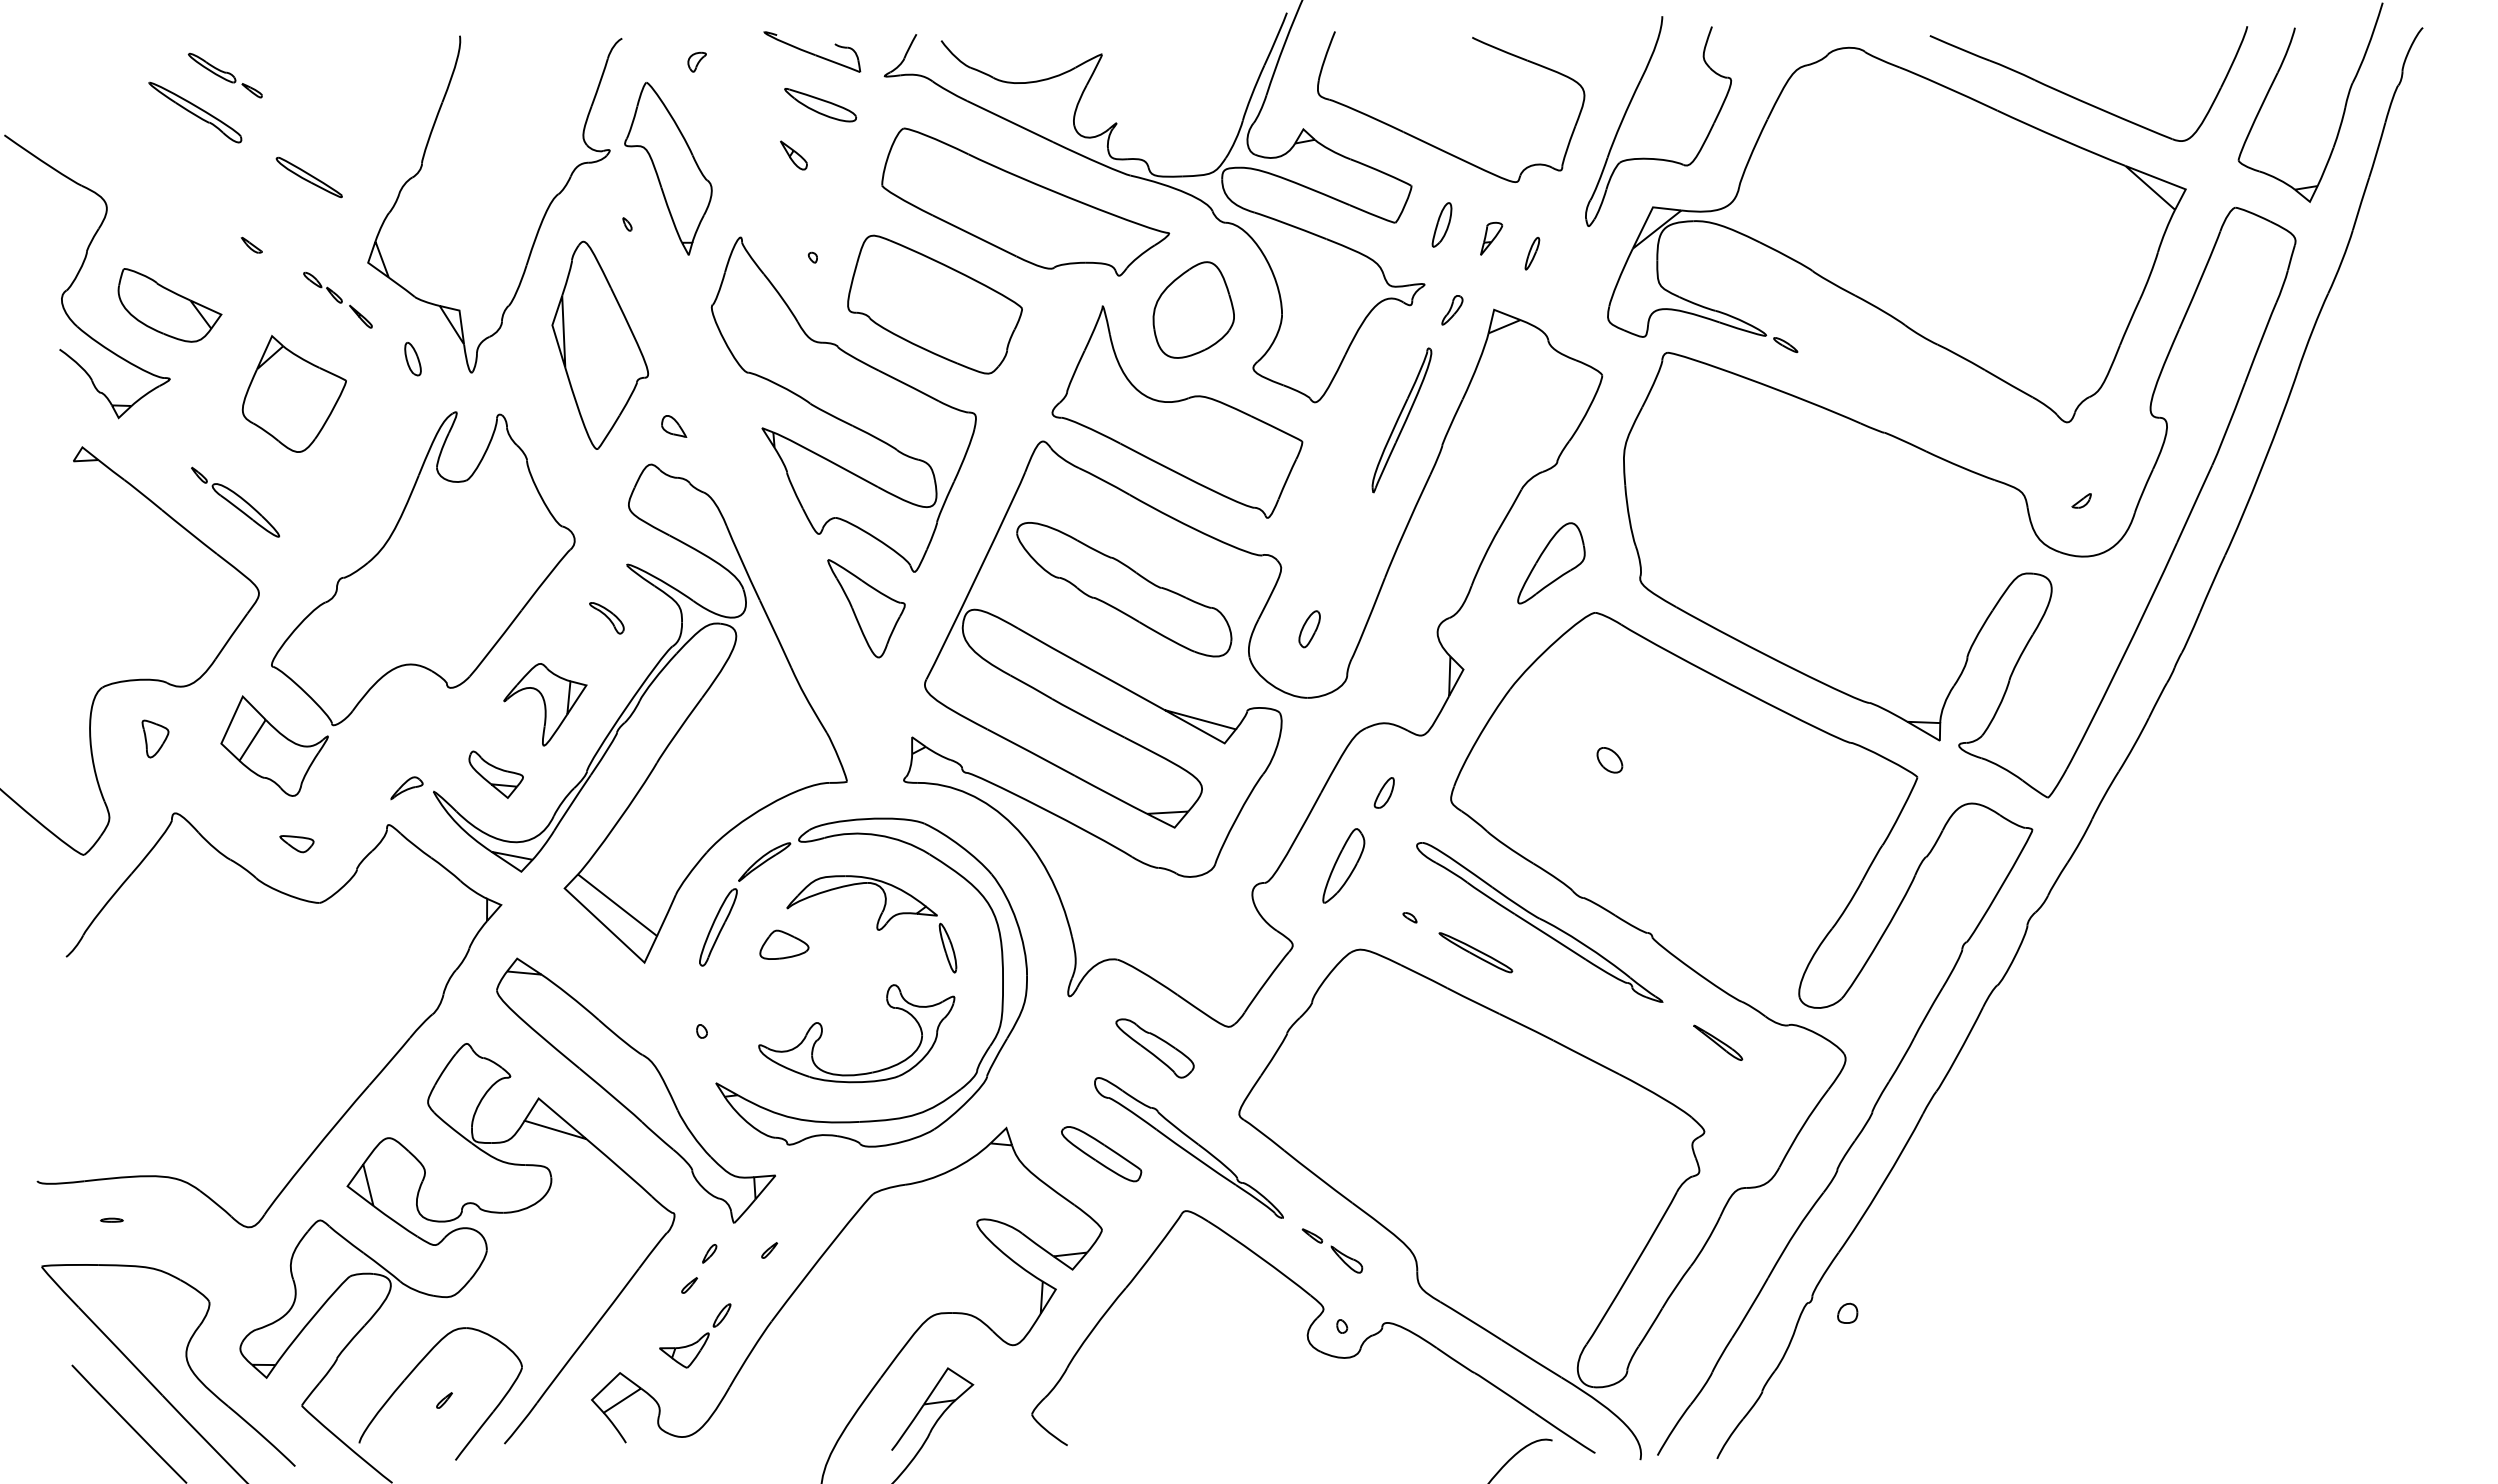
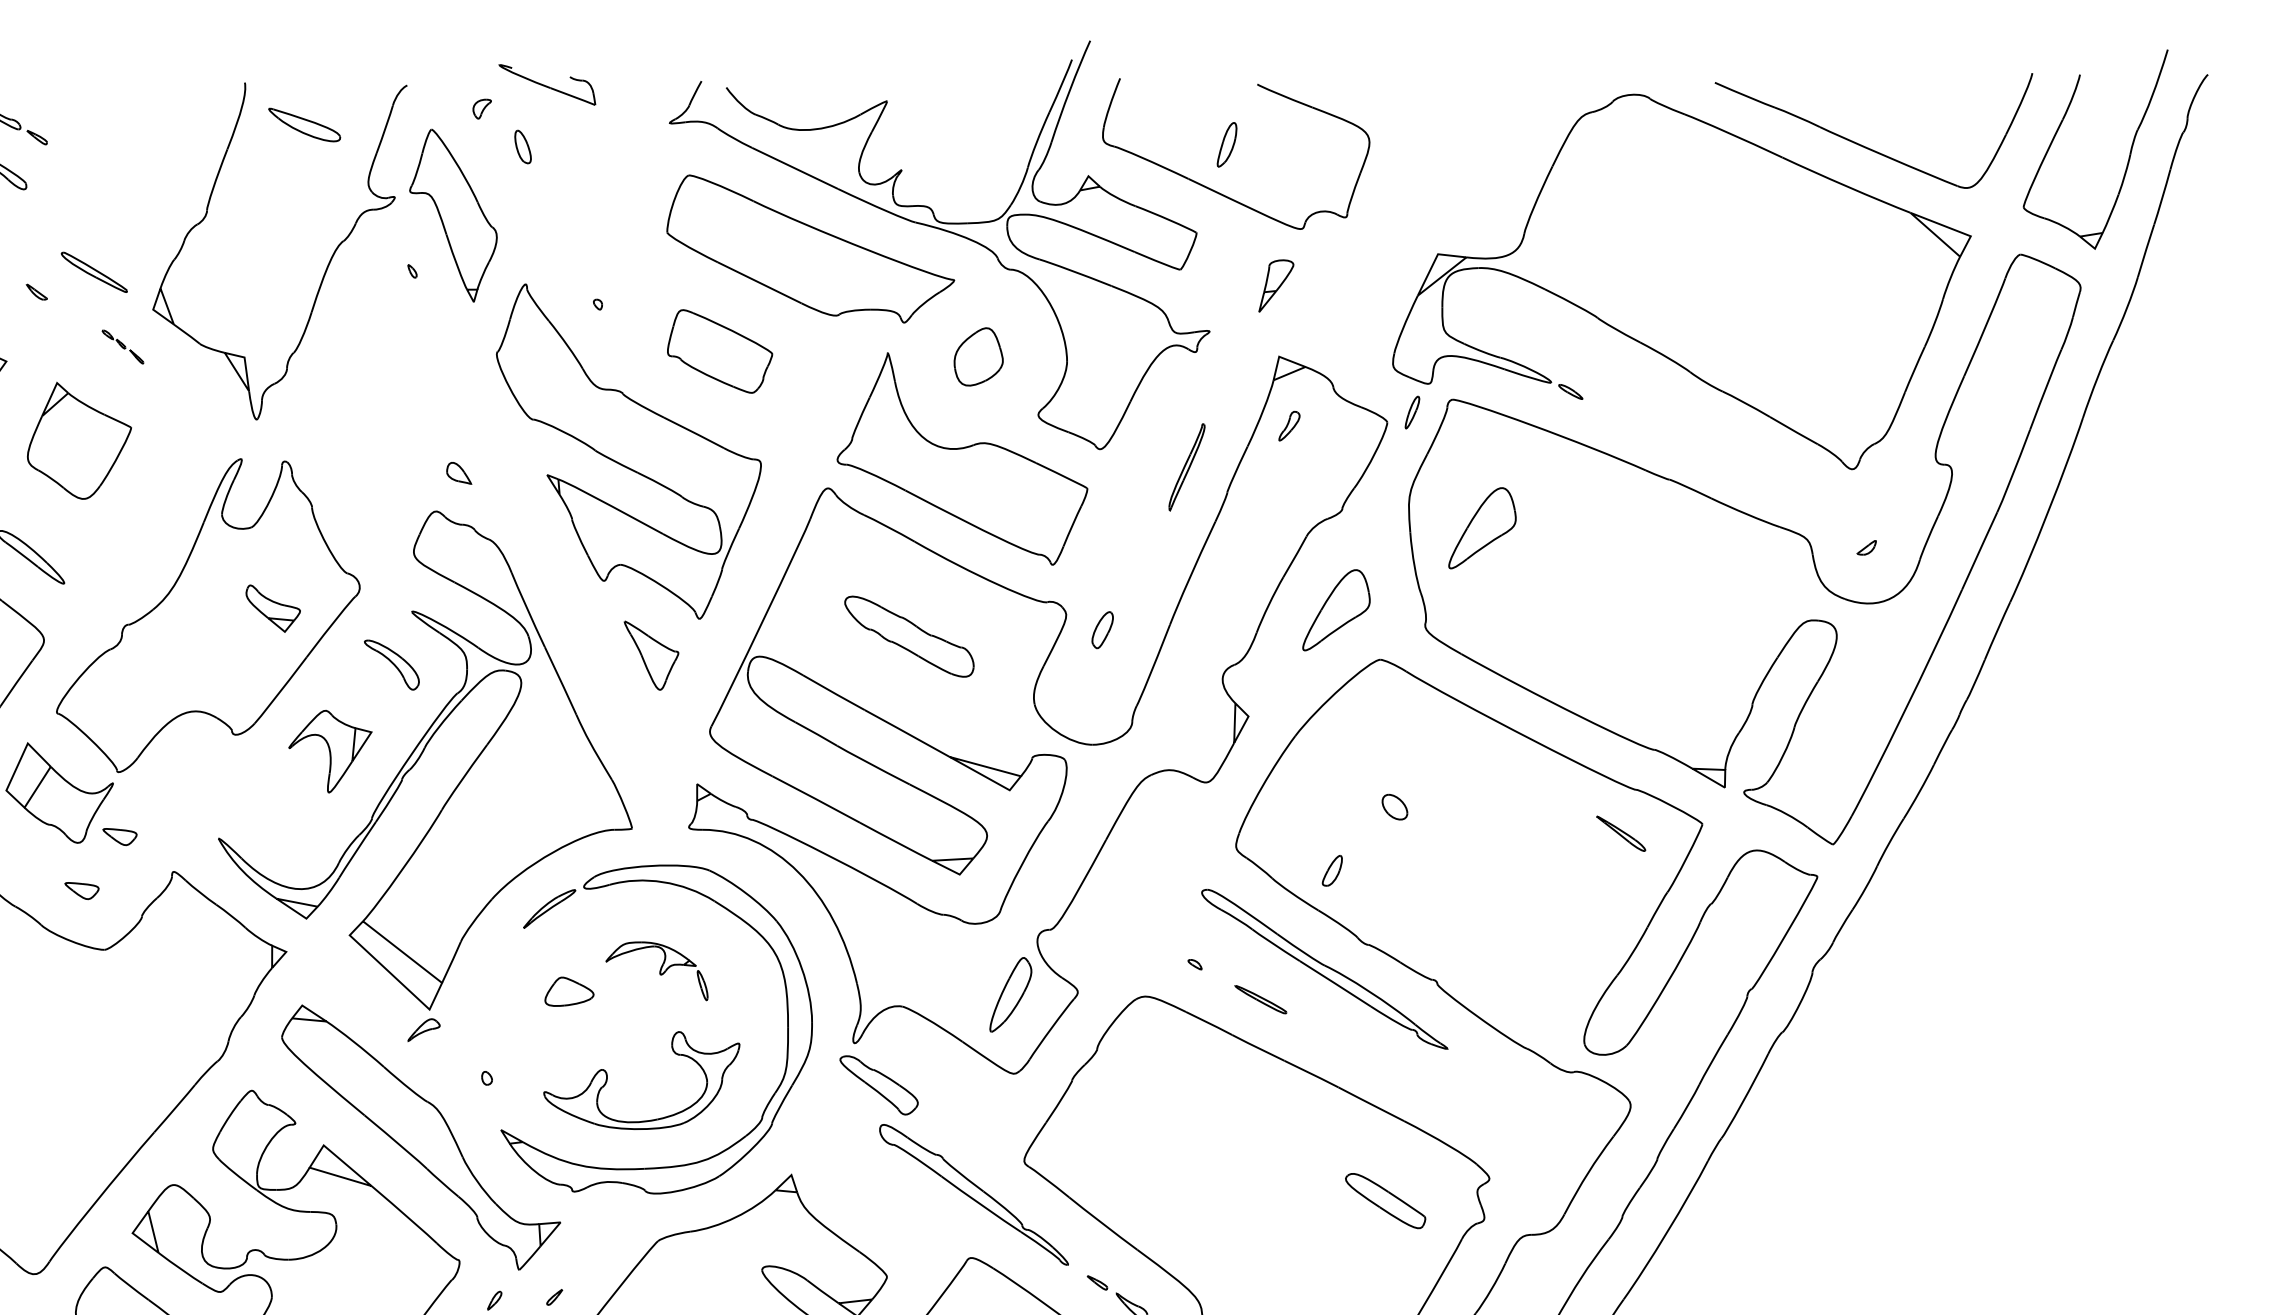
part: (812, 51) -> (547, 84), moved
part: (820, 105) -> (304, 125), moved
part: (1628, 109) -> (1413, 156), removed
part: (793, 155) -> (578, 202), removed
part: (308, 177) -> (93, 272), moved
part: (1441, 224) -> (1226, 144), moved
part: (1491, 238) -> (1276, 285), size x1.6
part: (1532, 253) -> (1412, 412), moved
part: (337, 299) -> (122, 346), size x0.6
part: (934, 304) -> (719, 351), size x0.6
part: (1193, 309) -> (978, 356), size x0.6
part: (1452, 310) -> (1289, 426), moved
part: (600, 344) -> (385, 391), removed
part: (412, 359) -> (522, 147), moved
part: (1401, 420) -> (1186, 467), size x0.6
part: (1697, 481) -> (1482, 528), added
part: (1124, 589) -> (909, 636), size x0.6
part: (866, 608) -> (651, 655), size x0.7
part: (606, 618) -> (391, 665), size x1.6
part: (1309, 629) -> (1102, 630), moved
part: (495, 774) -> (272, 608), moved
part: (406, 788) -> (423, 1030), moved
part: (334, 790) -> (119, 837), added
part: (1383, 792) -> (1331, 870), moved
part: (1343, 865) -> (1010, 994), moved
part: (871, 924) -> (656, 971), size x0.6
part: (718, 927) -> (503, 974), removed
part: (1475, 952) -> (1260, 999), size x0.7
part: (1718, 1042) -> (1621, 833), moved
part: (1154, 1048) -> (878, 1085), moved
part: (1101, 1154) -> (1385, 1201), moved

